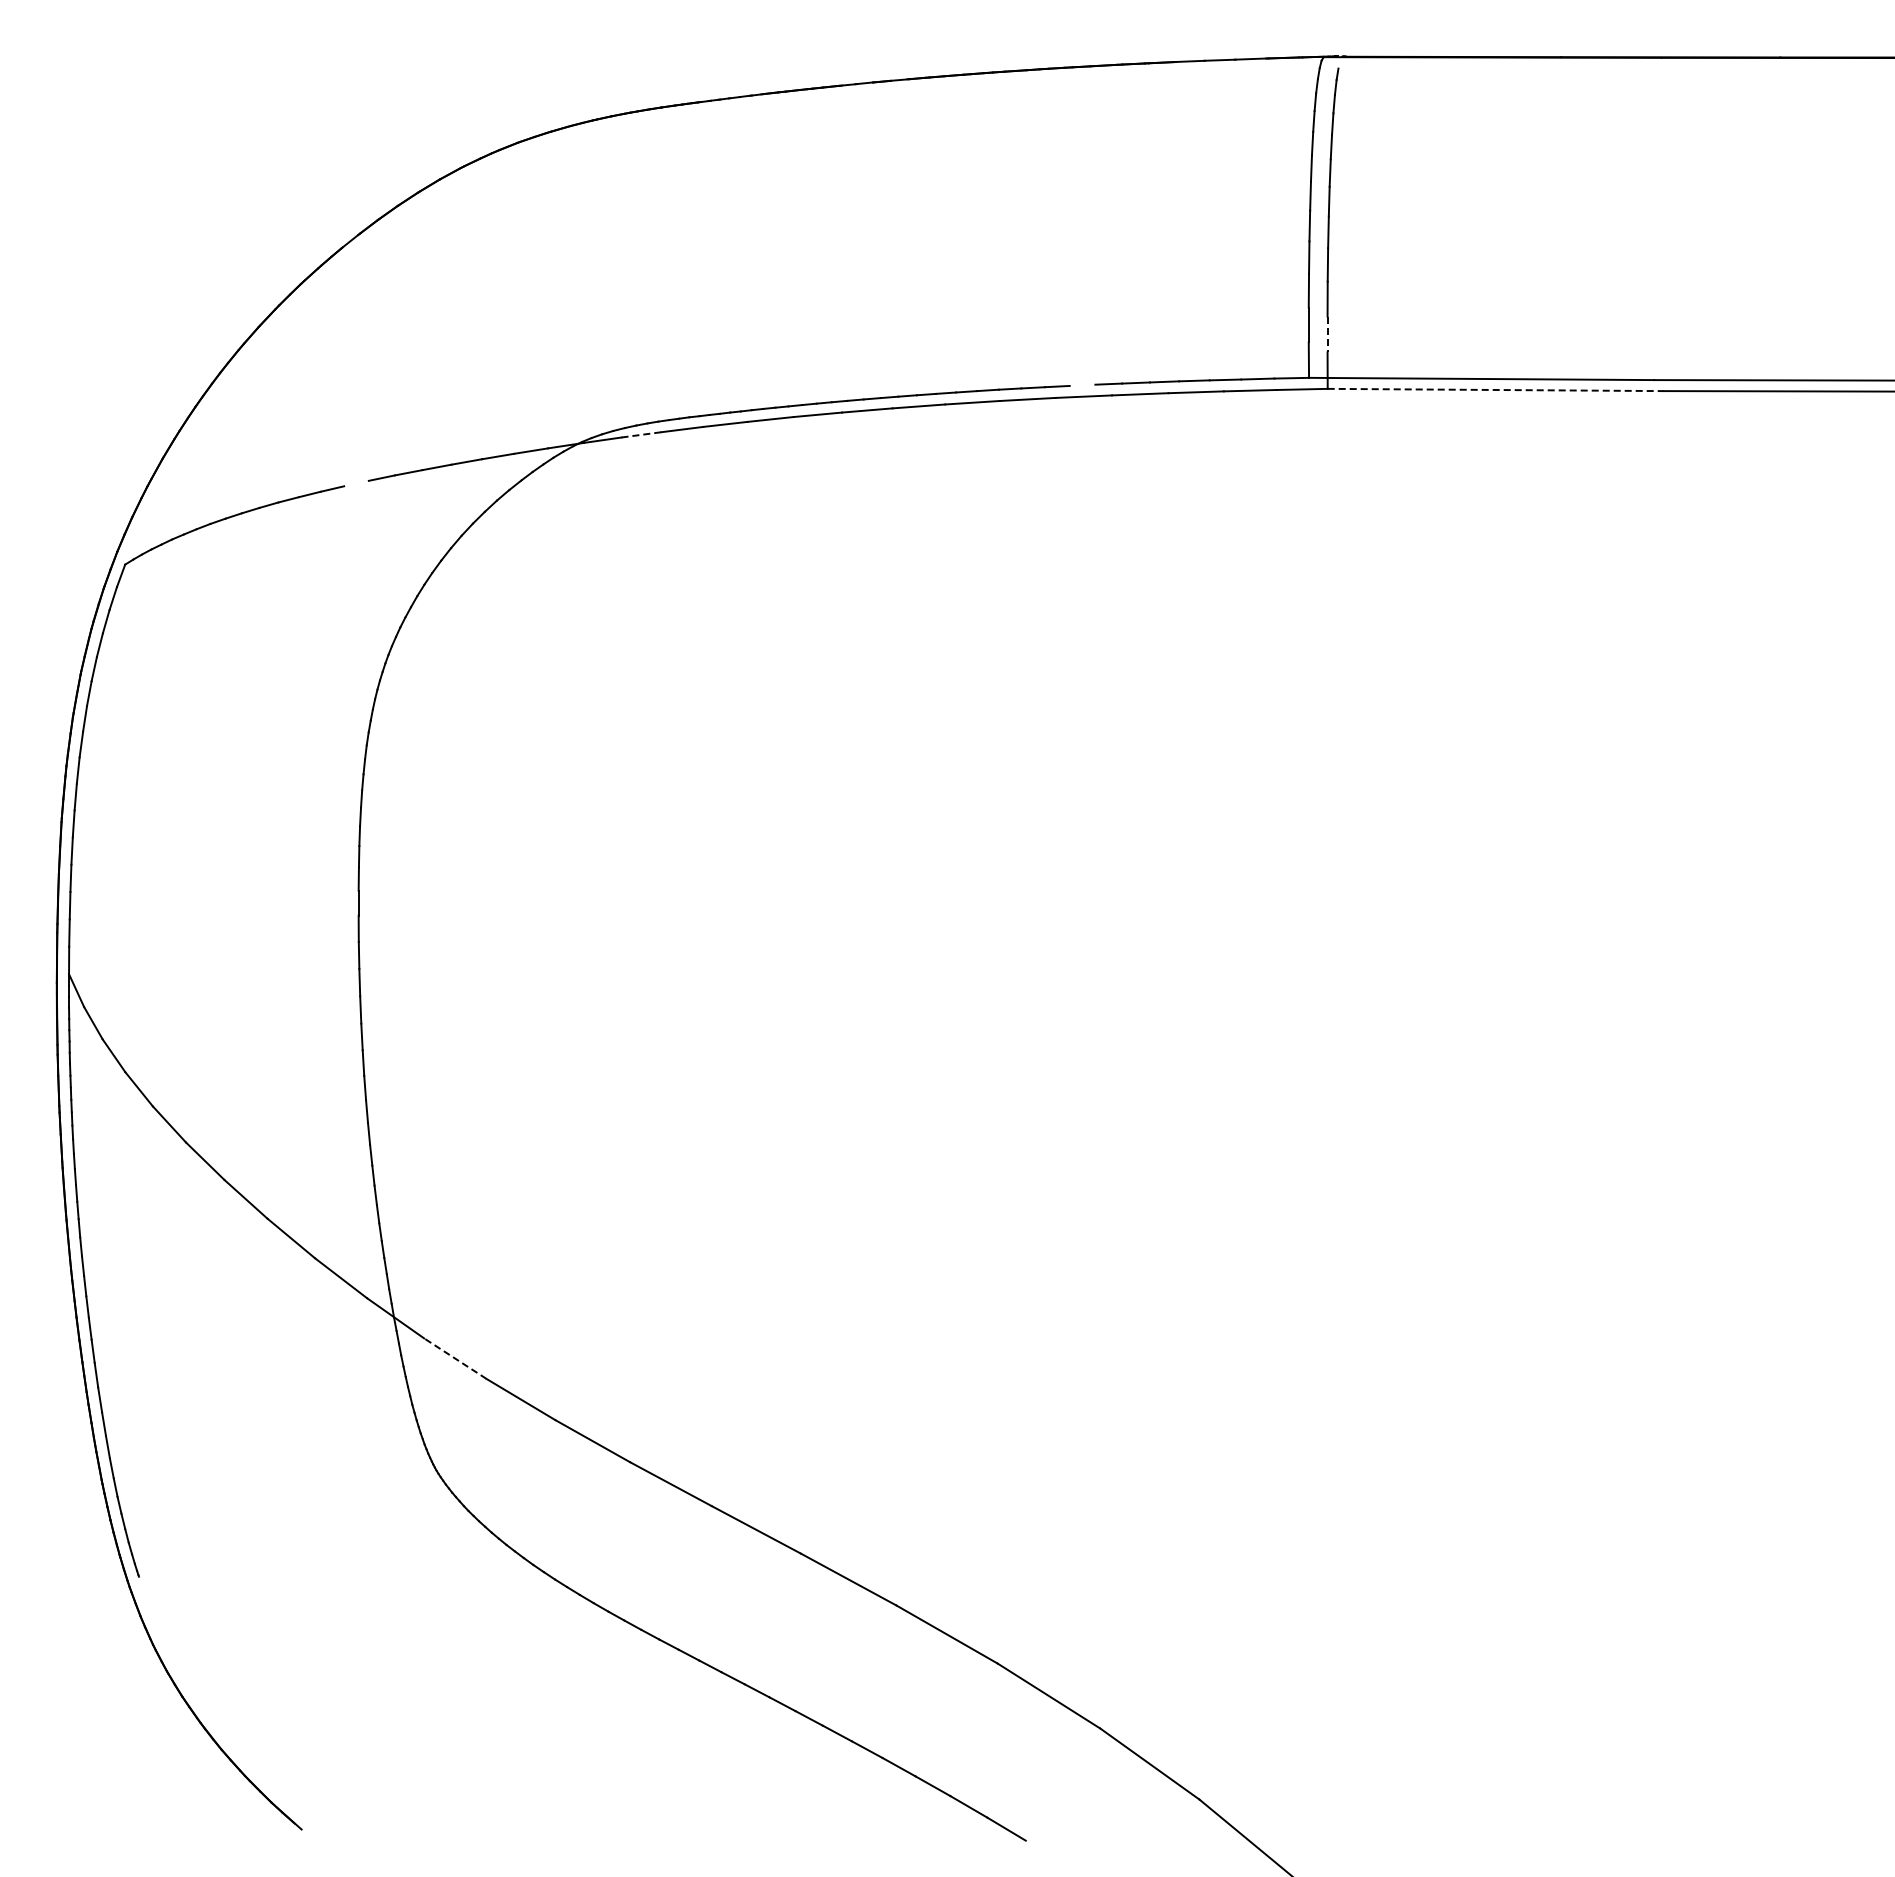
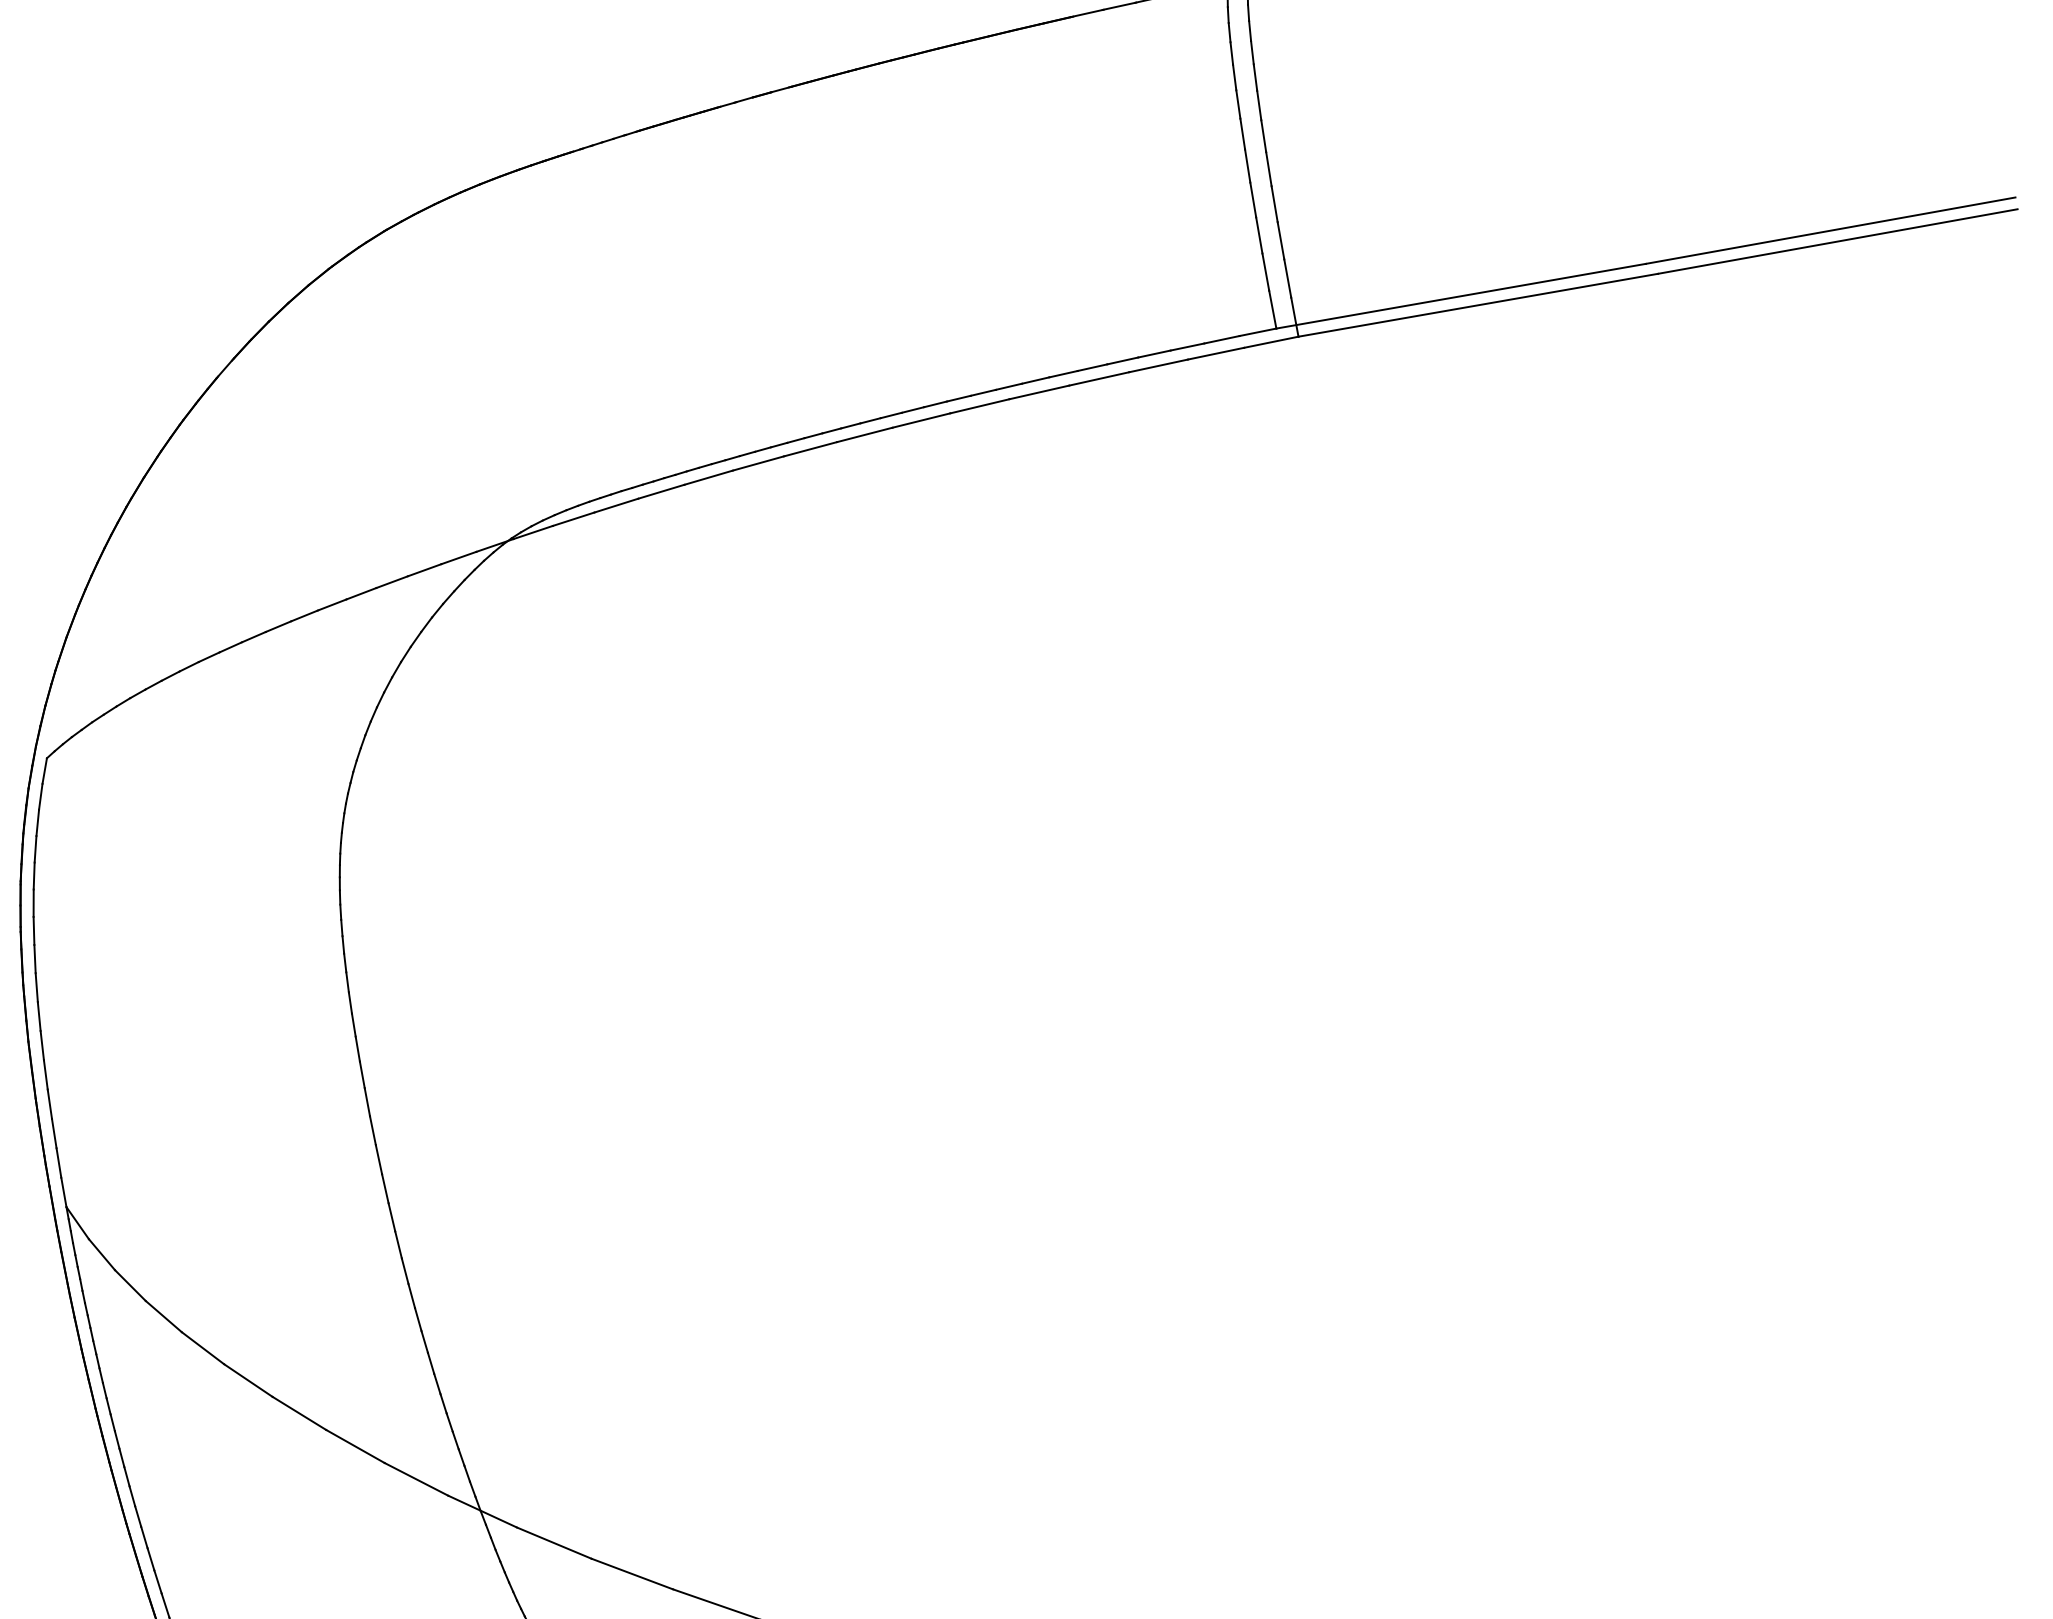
line: (1327, 334) -> (1287, 278), dashed -> solid
line: (1082, 384) -> (1035, 379), added
line: (1495, 389) -> (1478, 304), dashed -> solid
line: (641, 434) -> (573, 518), dashed -> solid
line: (356, 483) -> (278, 626), added
line: (454, 1358) -> (553, 1543), dashed -> solid

